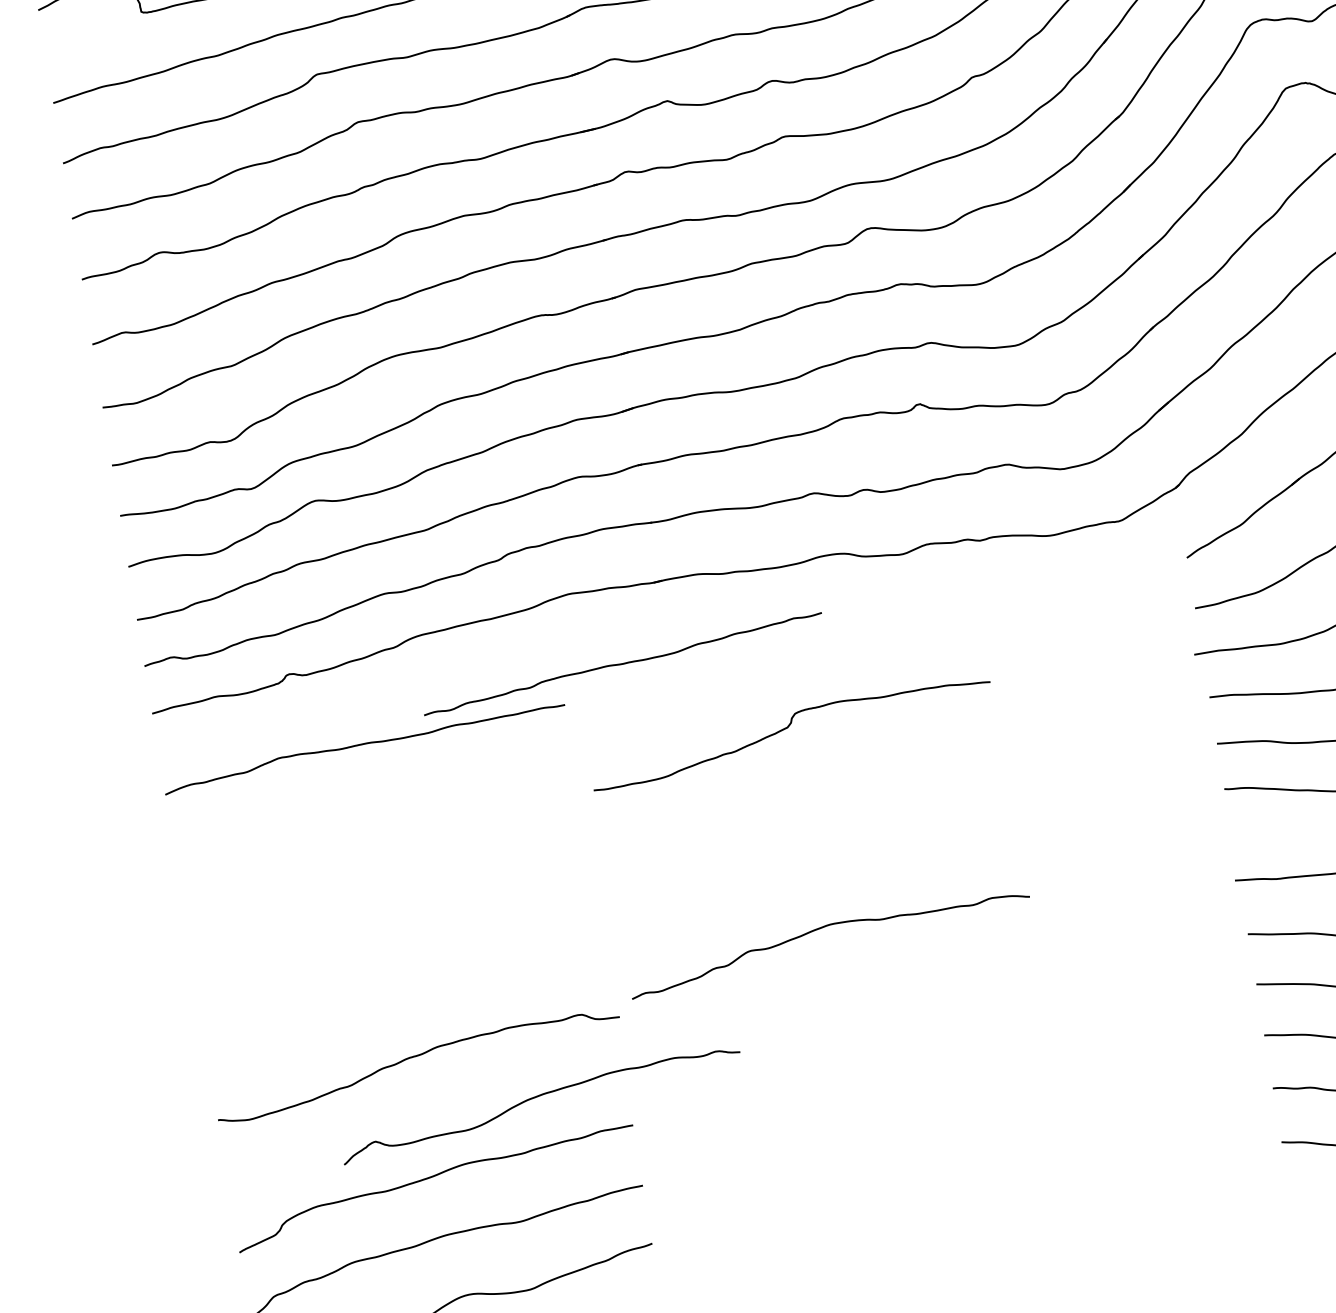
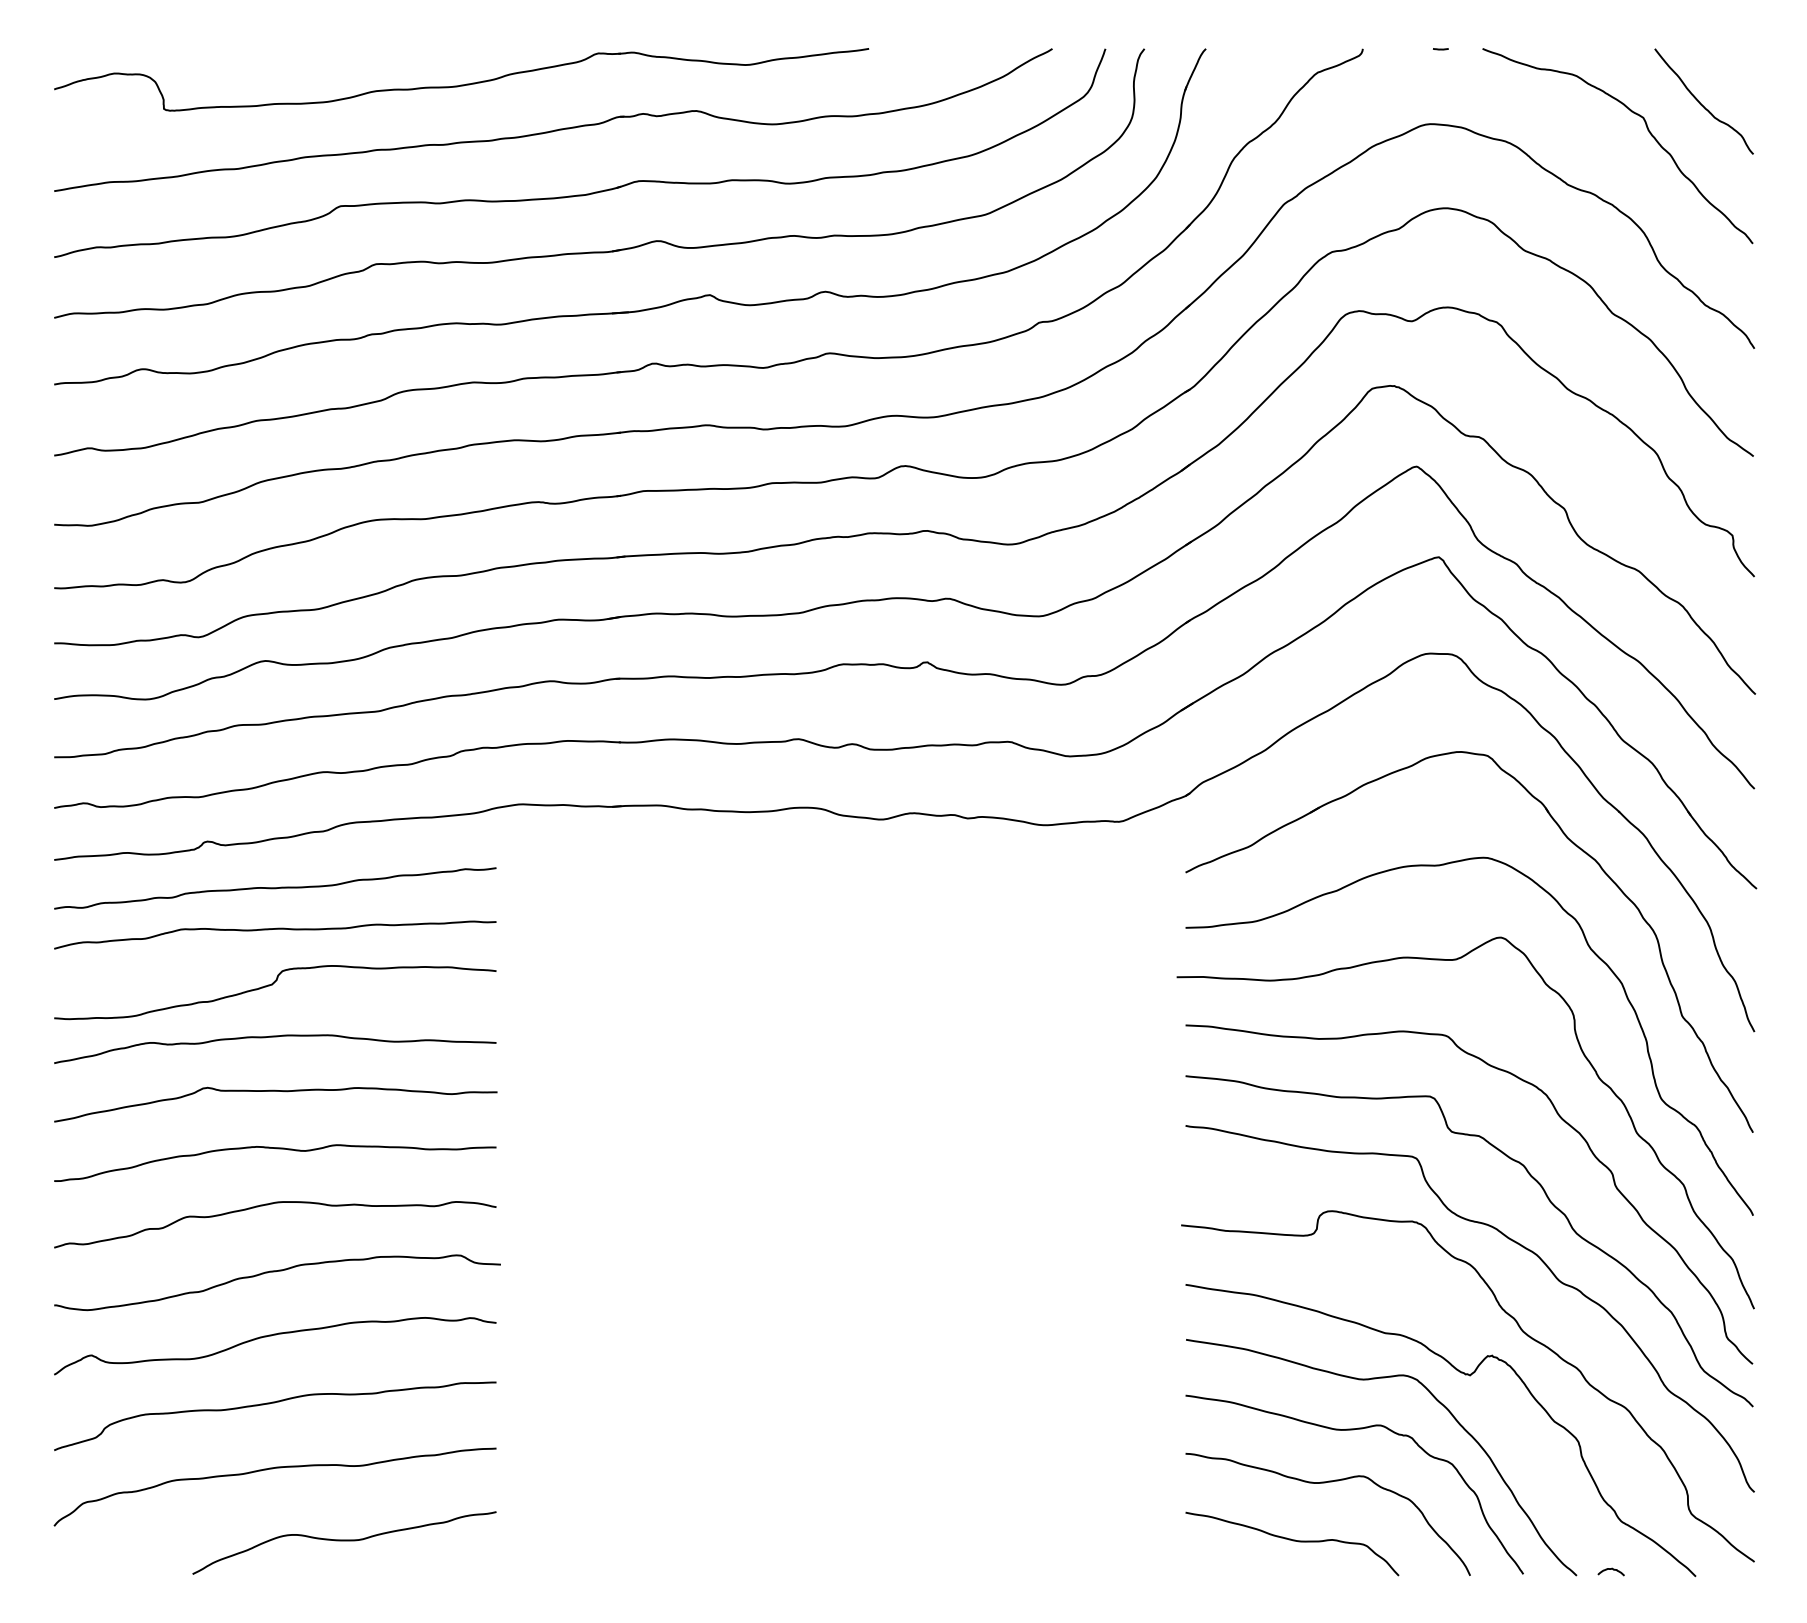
curve: (623, 664) -> (275, 888), moved
curve: (788, 728) -> (272, 985), moved
curve: (380, 843) -> (275, 1037), added
curve: (388, 892) -> (275, 1091), added
curve: (825, 927) -> (272, 1204), moved
curve: (397, 945) -> (276, 1149), added
curve: (536, 1097) -> (271, 1336), moved

